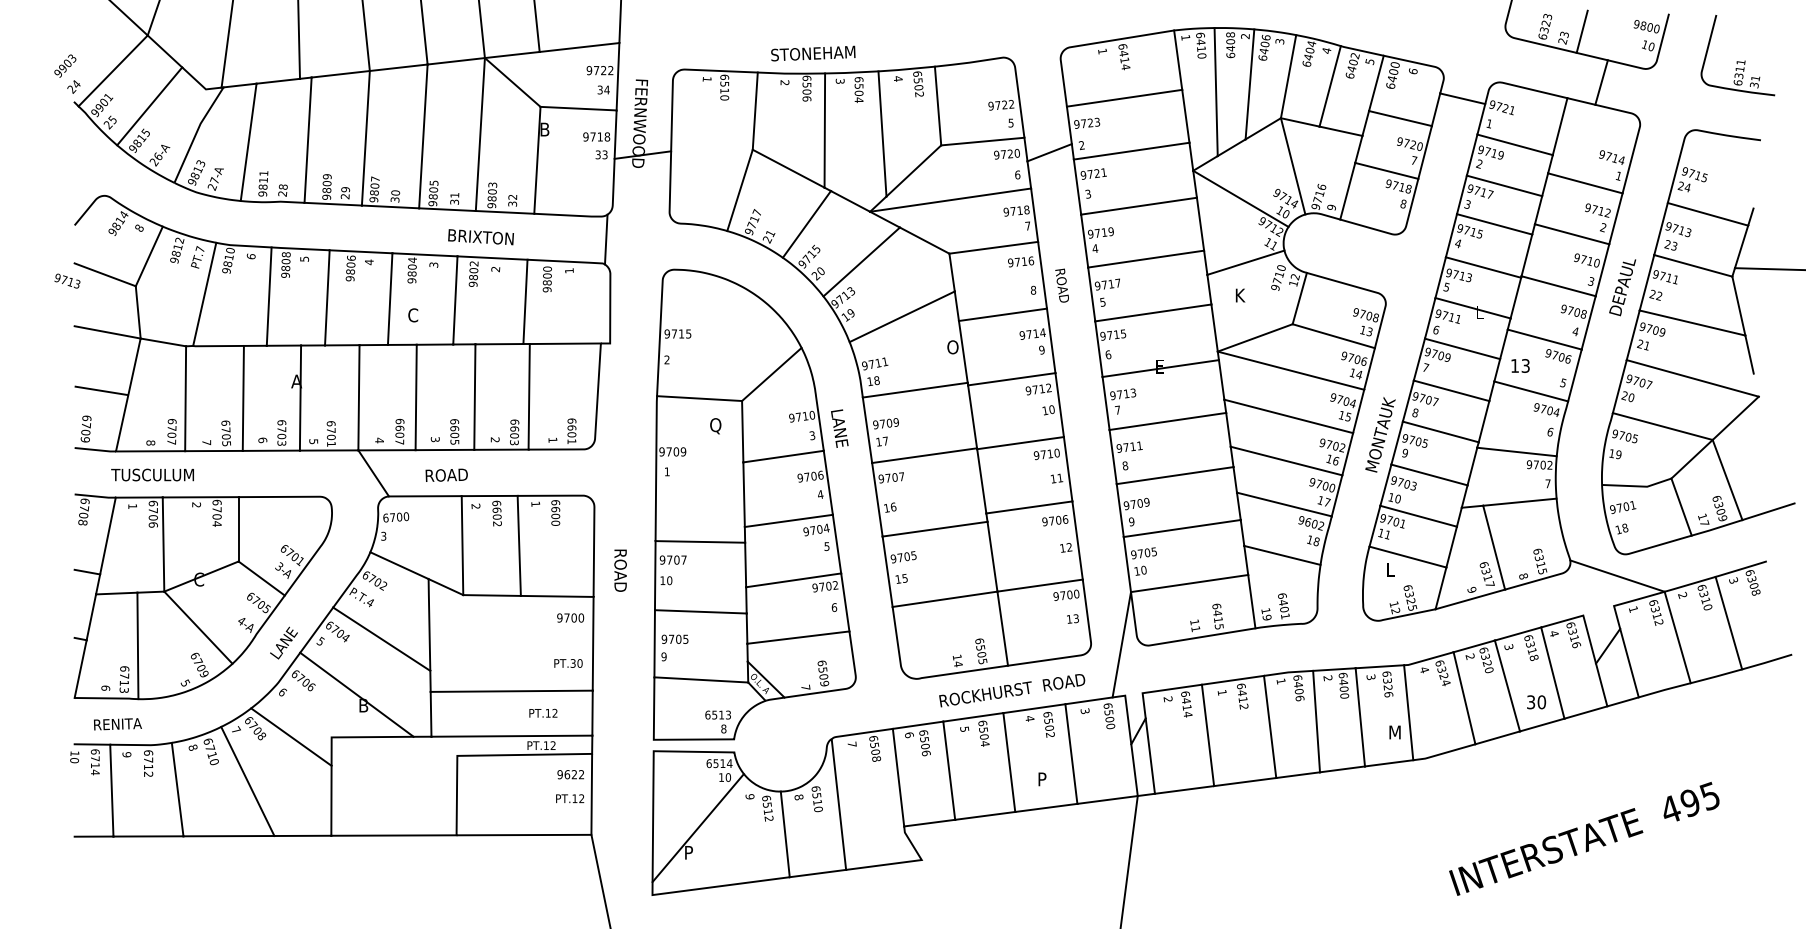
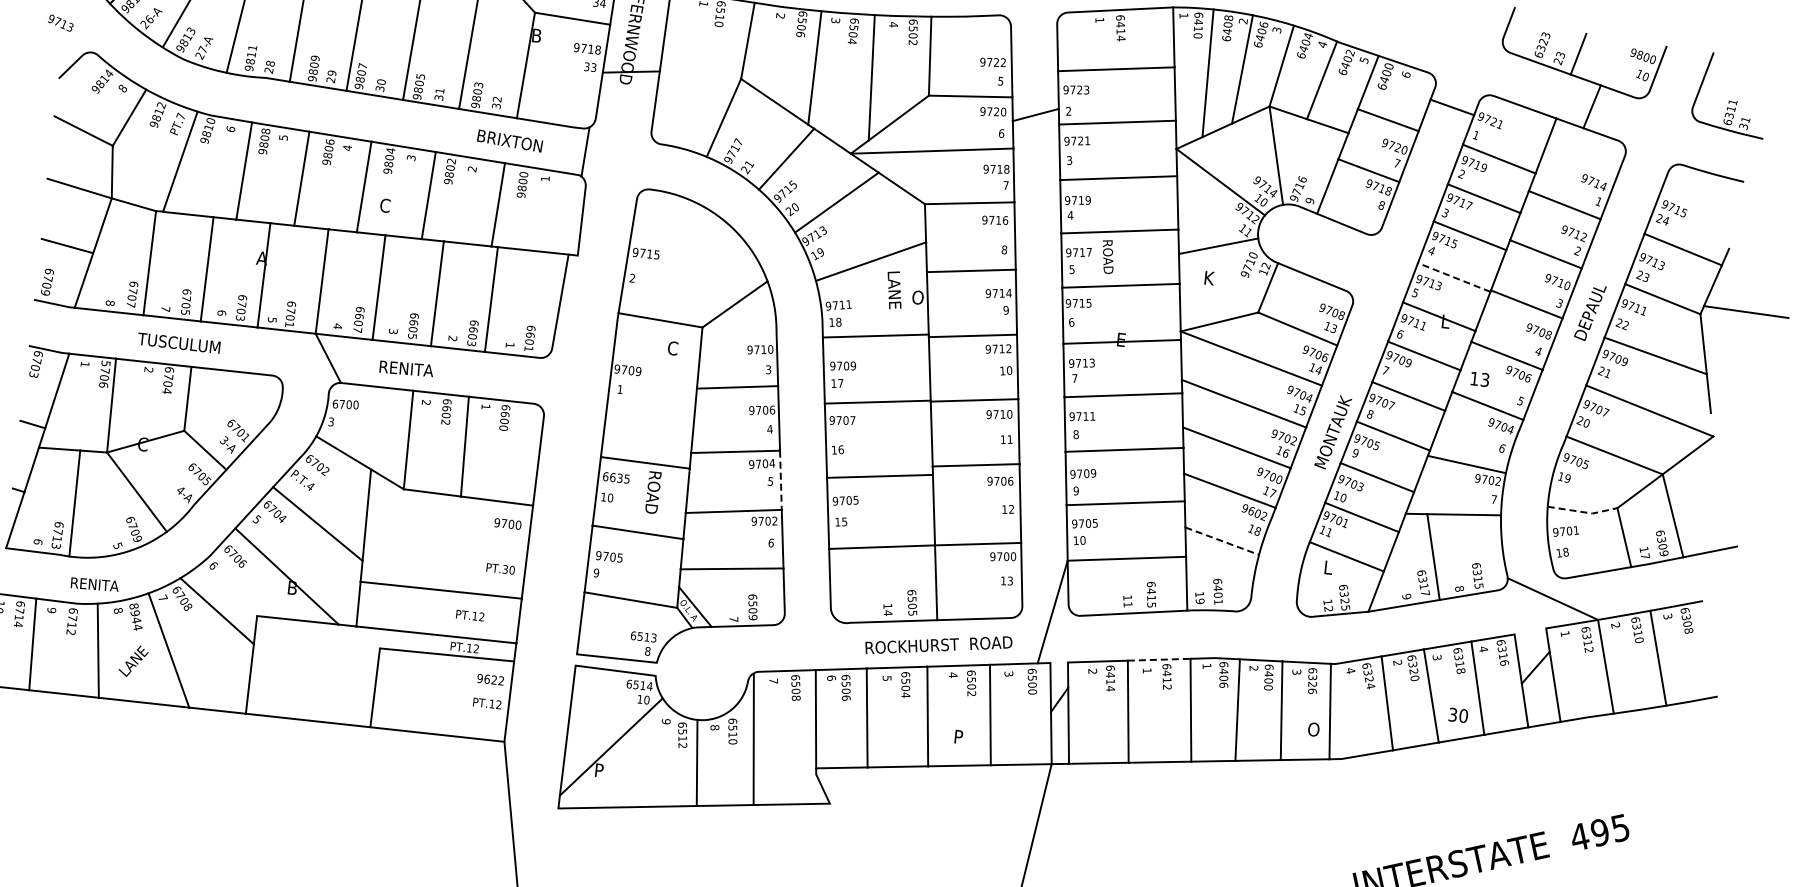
text: (480, 237) -> (509, 141), moved
line: (1483, 267) -> (1454, 277), solid -> dashed
text: (67, 280) -> (60, 22), moved
text: (1061, 285) -> (1107, 256), moved
text: (717, 426) -> (675, 350), Q -> C
text: (839, 428) -> (894, 290), moved
text: (152, 474) -> (178, 342), moved
text: (457, 474) -> (411, 368), ROAD -> RENITA
line: (1638, 486) -> (1583, 512), solid -> dashed
text: (152, 503) -> (105, 363), 6706 -> 5706
text: (82, 522) -> (33, 374), 6708 -> 6703
line: (837, 544) -> (781, 480), solid -> dashed
line: (1282, 555) -> (1222, 541), solid -> dashed
text: (672, 559) -> (615, 477), 9707 -> 6635
text: (620, 570) -> (653, 492), moved
text: (283, 642) -> (133, 660), moved
line: (1233, 680) -> (1159, 660), solid -> dashed
text: (117, 724) -> (94, 584), moved
text: (1394, 732) -> (1313, 729), M -> O
text: (211, 751) -> (136, 616), 6710 -> 8944

